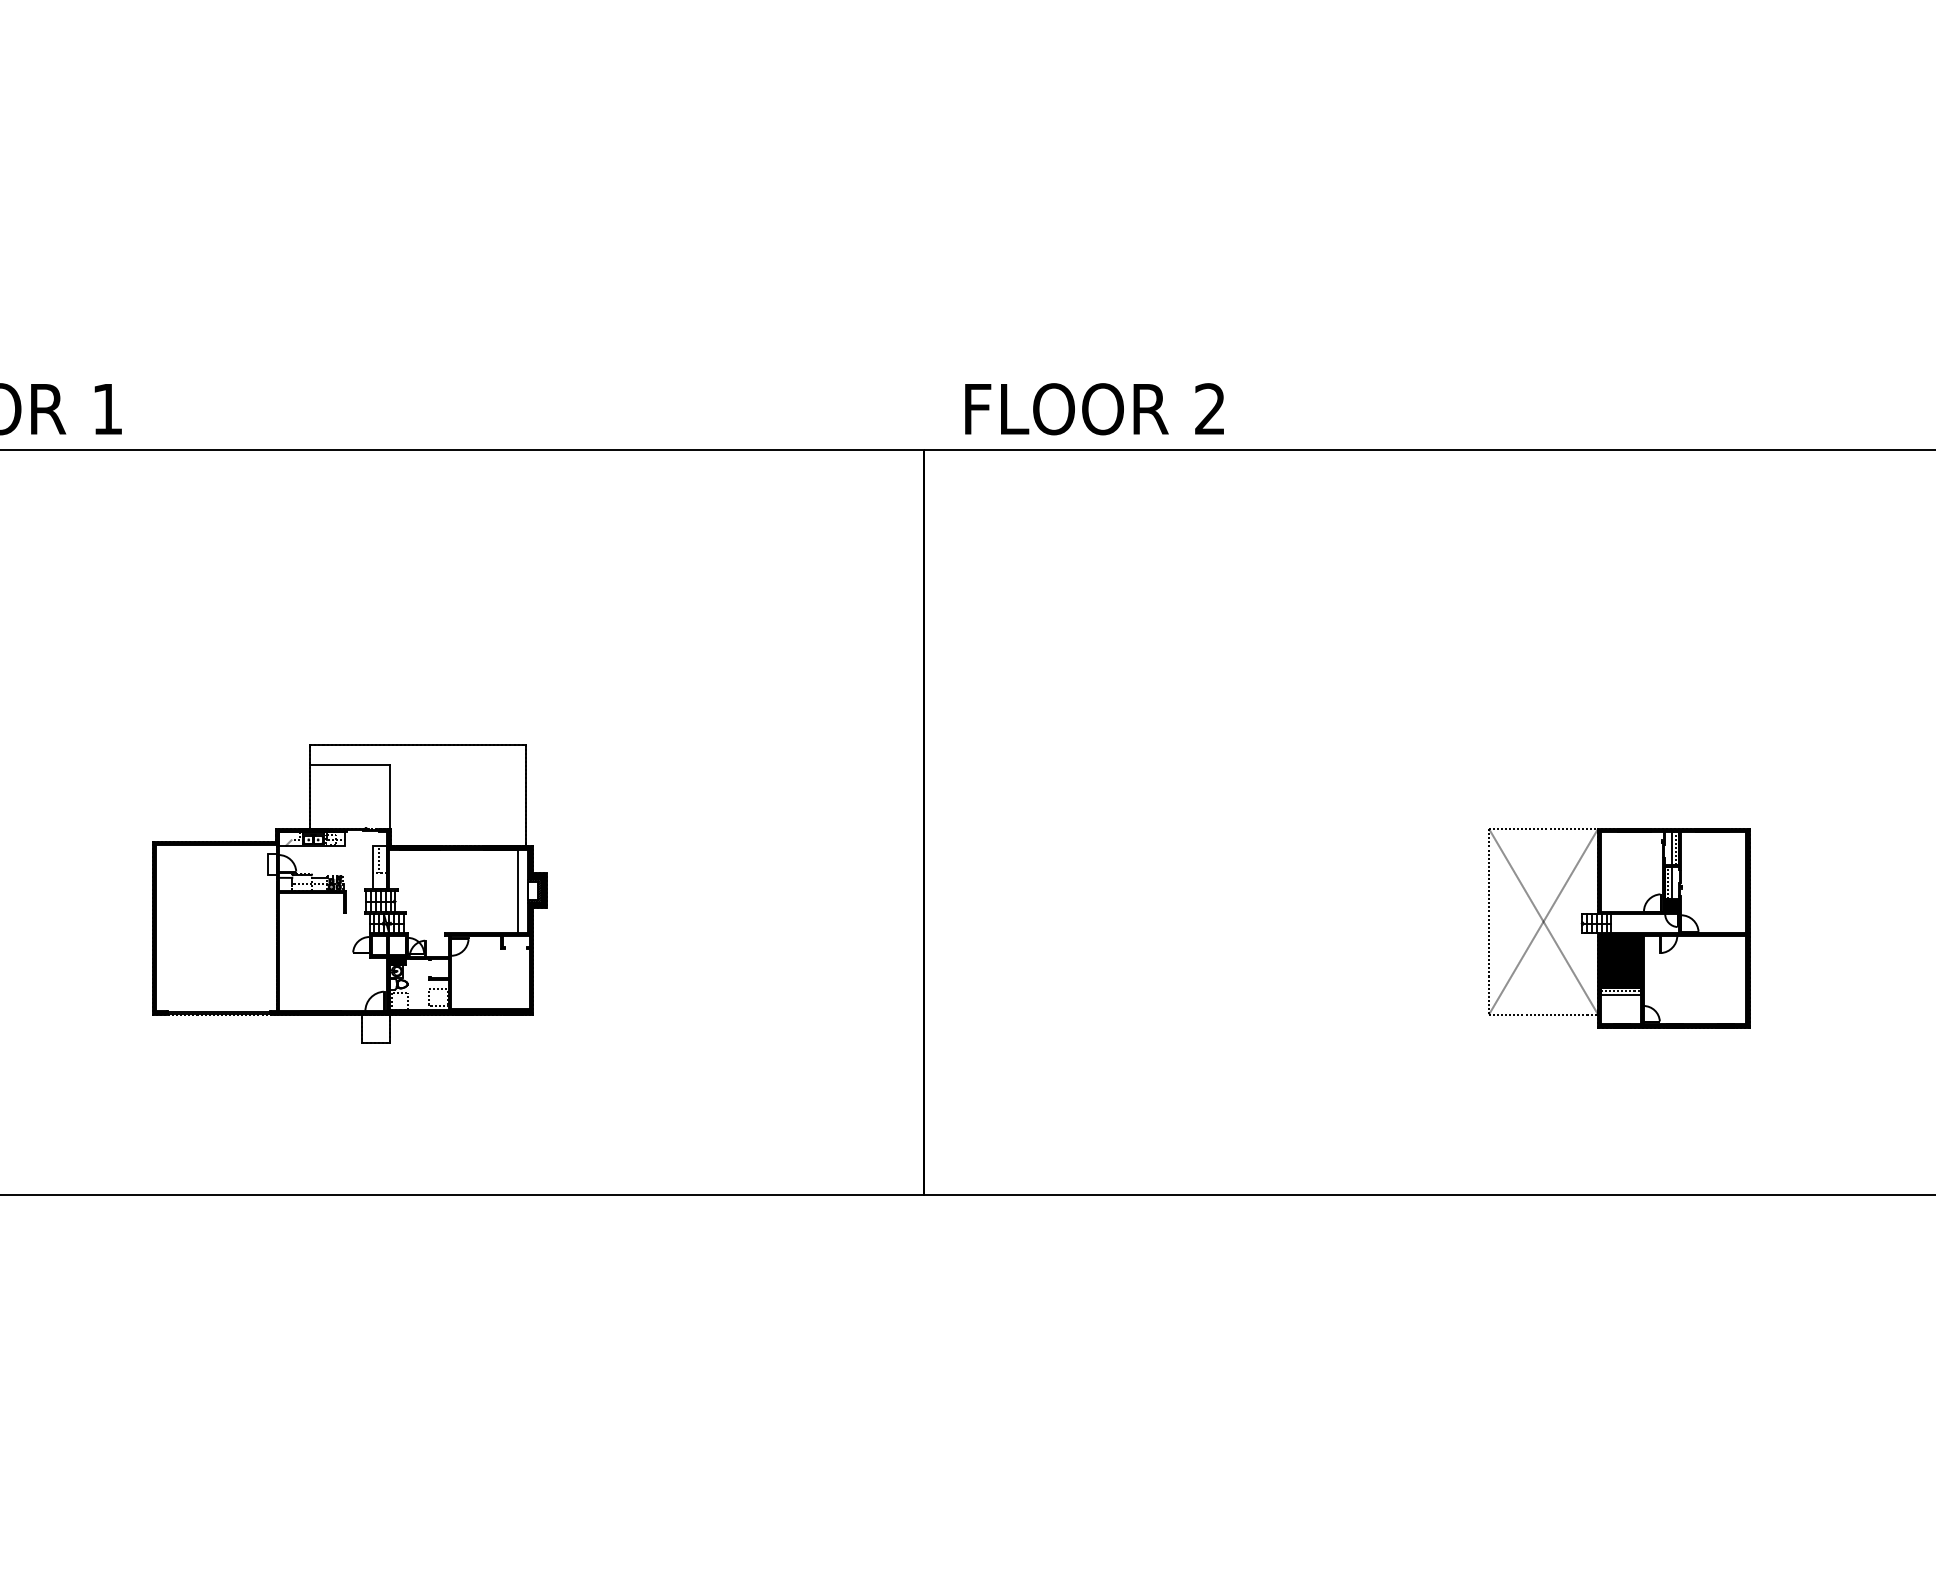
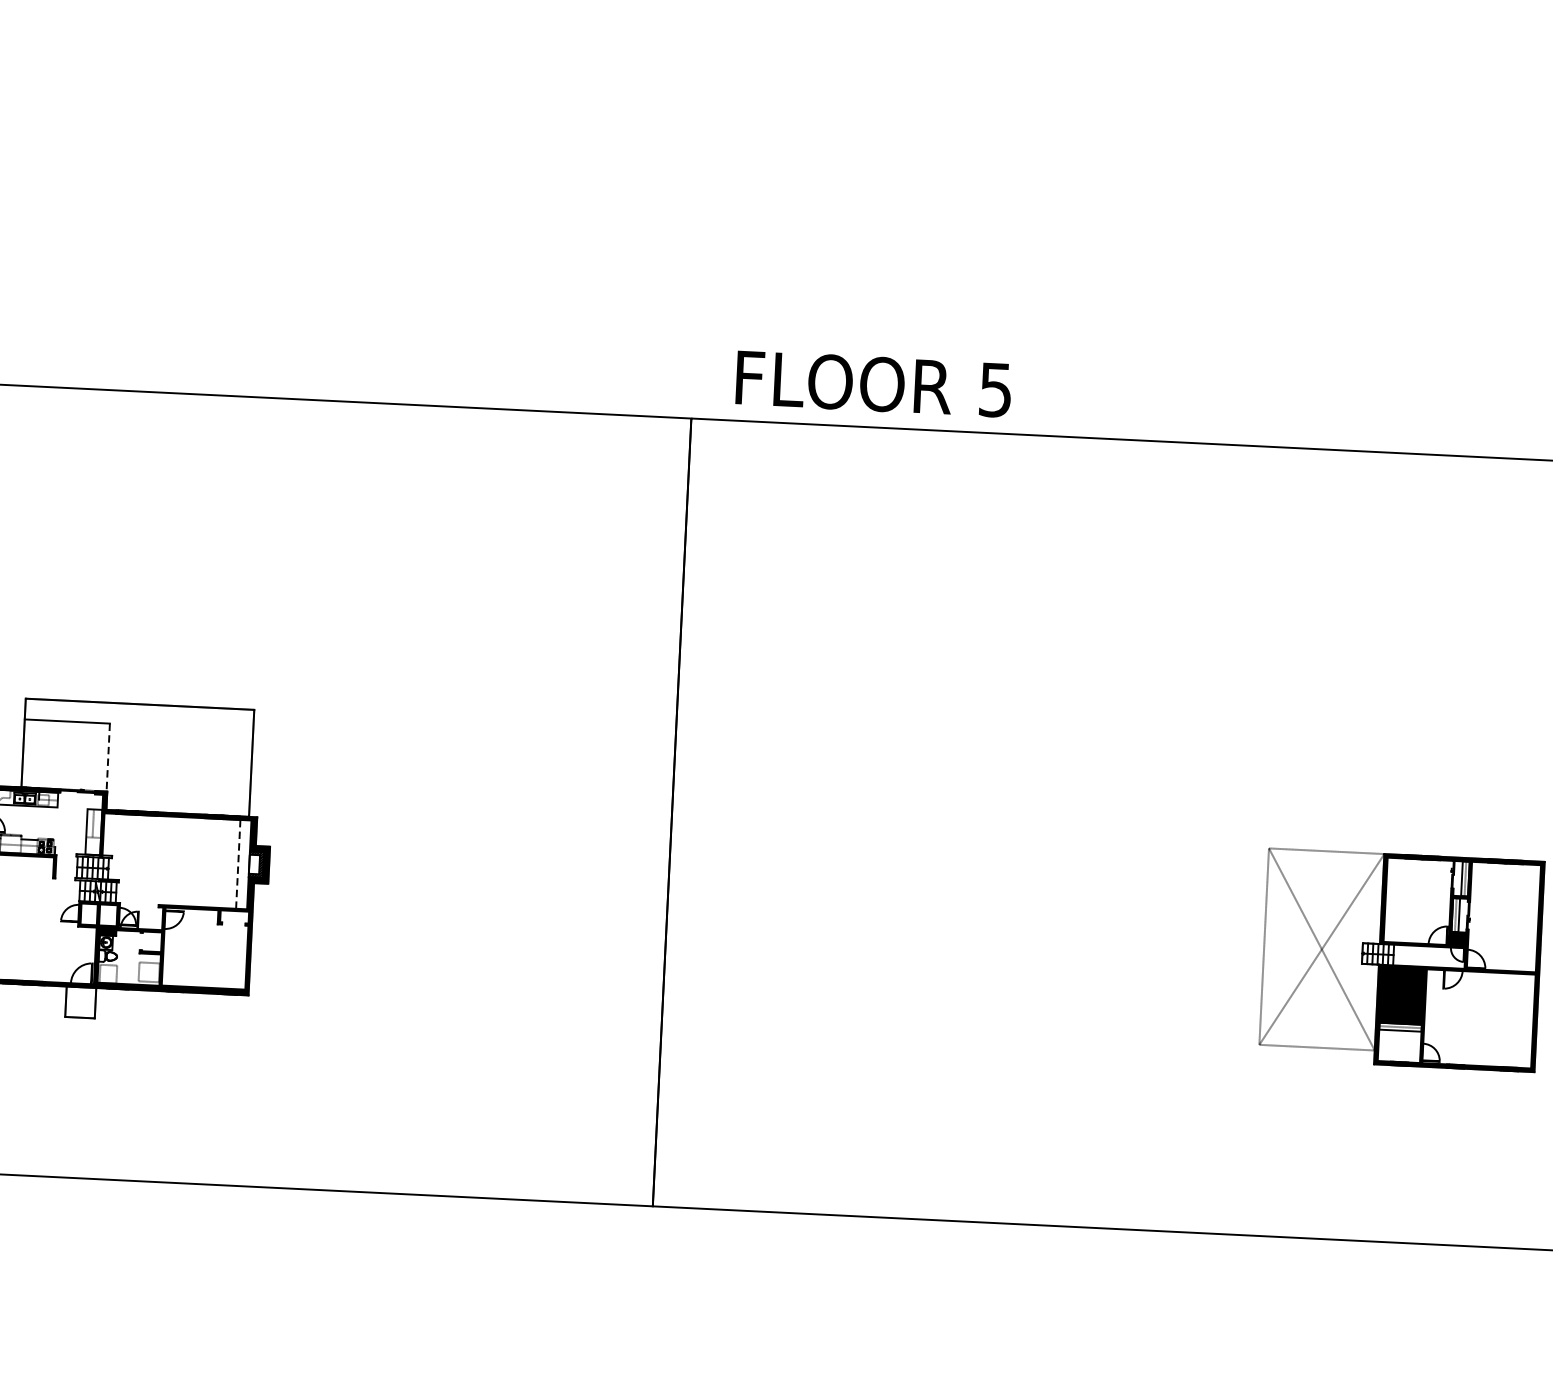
text: (1209, 409) -> (995, 390), 2 -> 5
line: (390, 797) -> (108, 758), solid -> dashed
line: (517, 891) -> (238, 864), solid -> dashed

